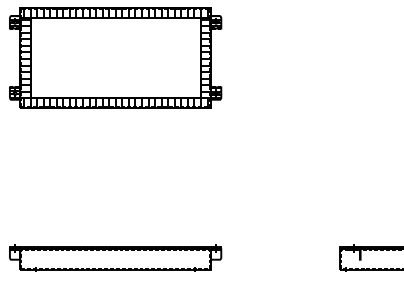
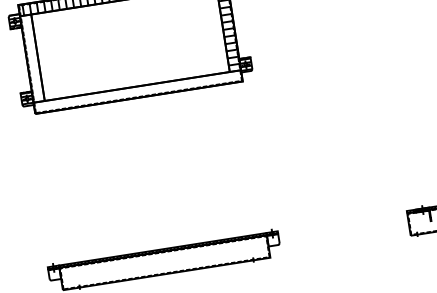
hatch: (25, 55) -> (32, 55), removed
hatch: (115, 102) -> (138, 91), removed

